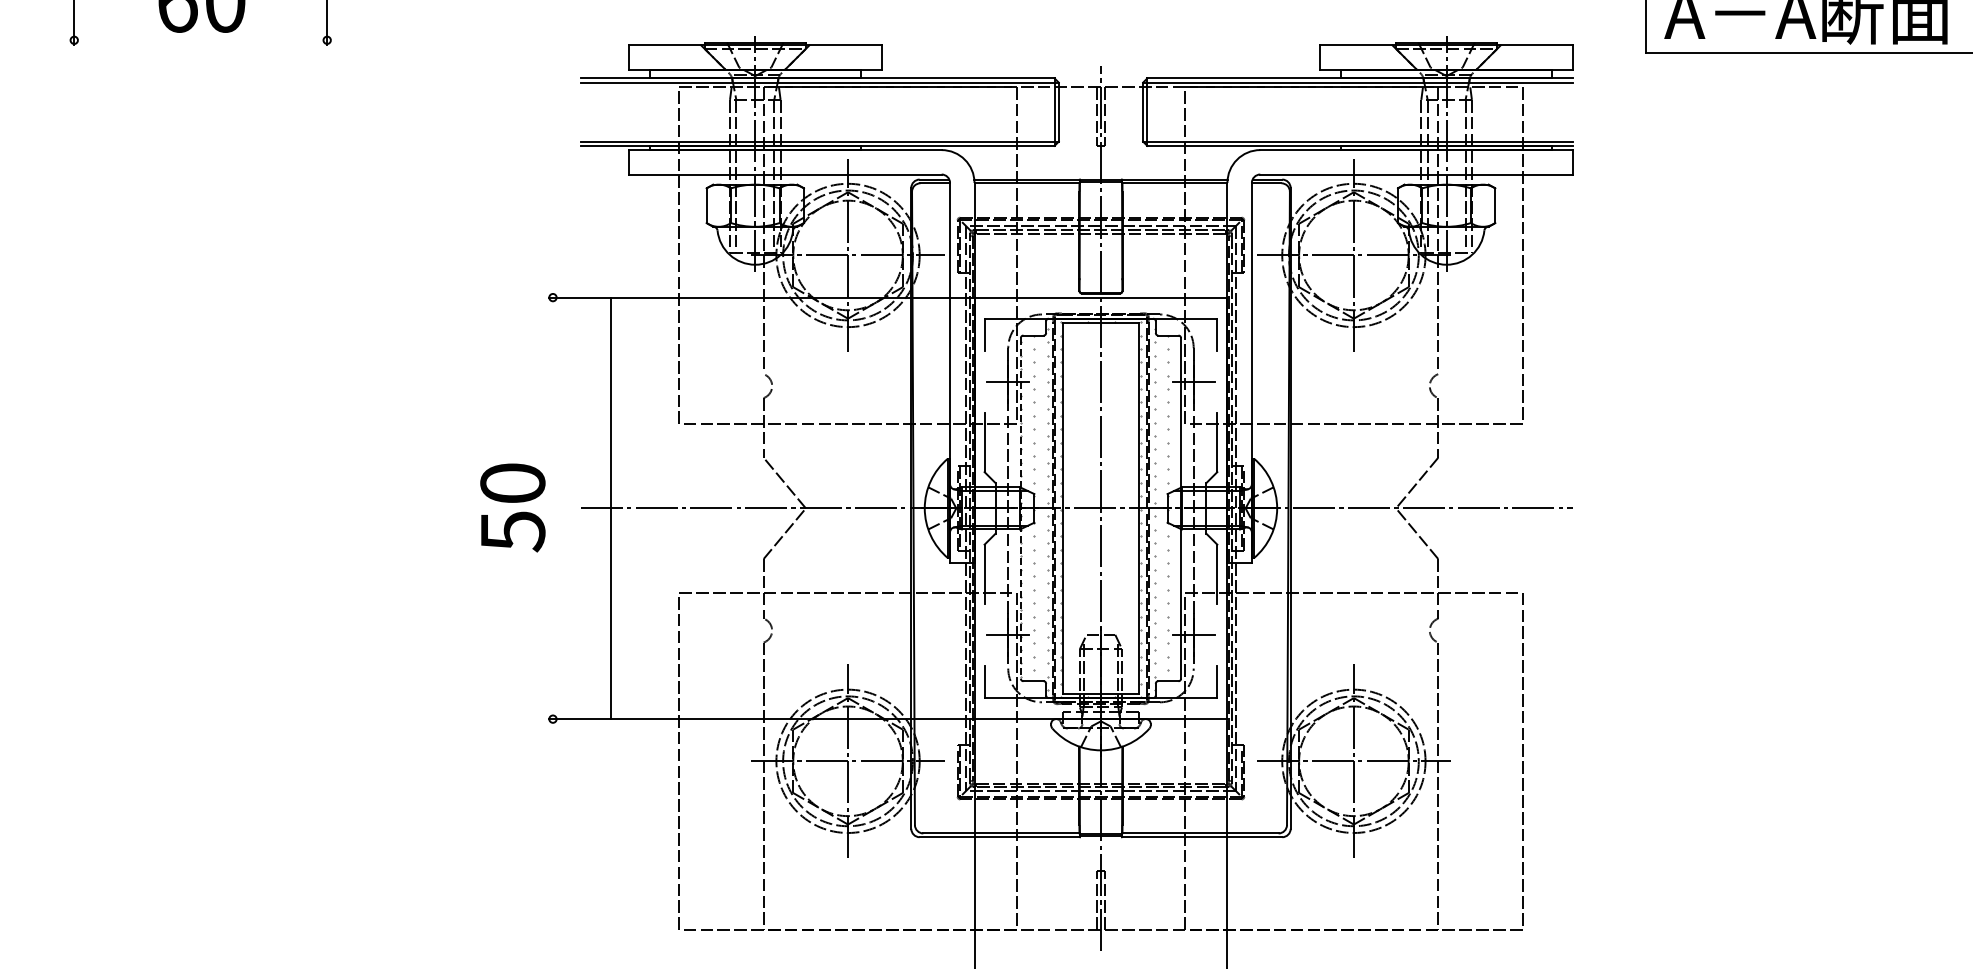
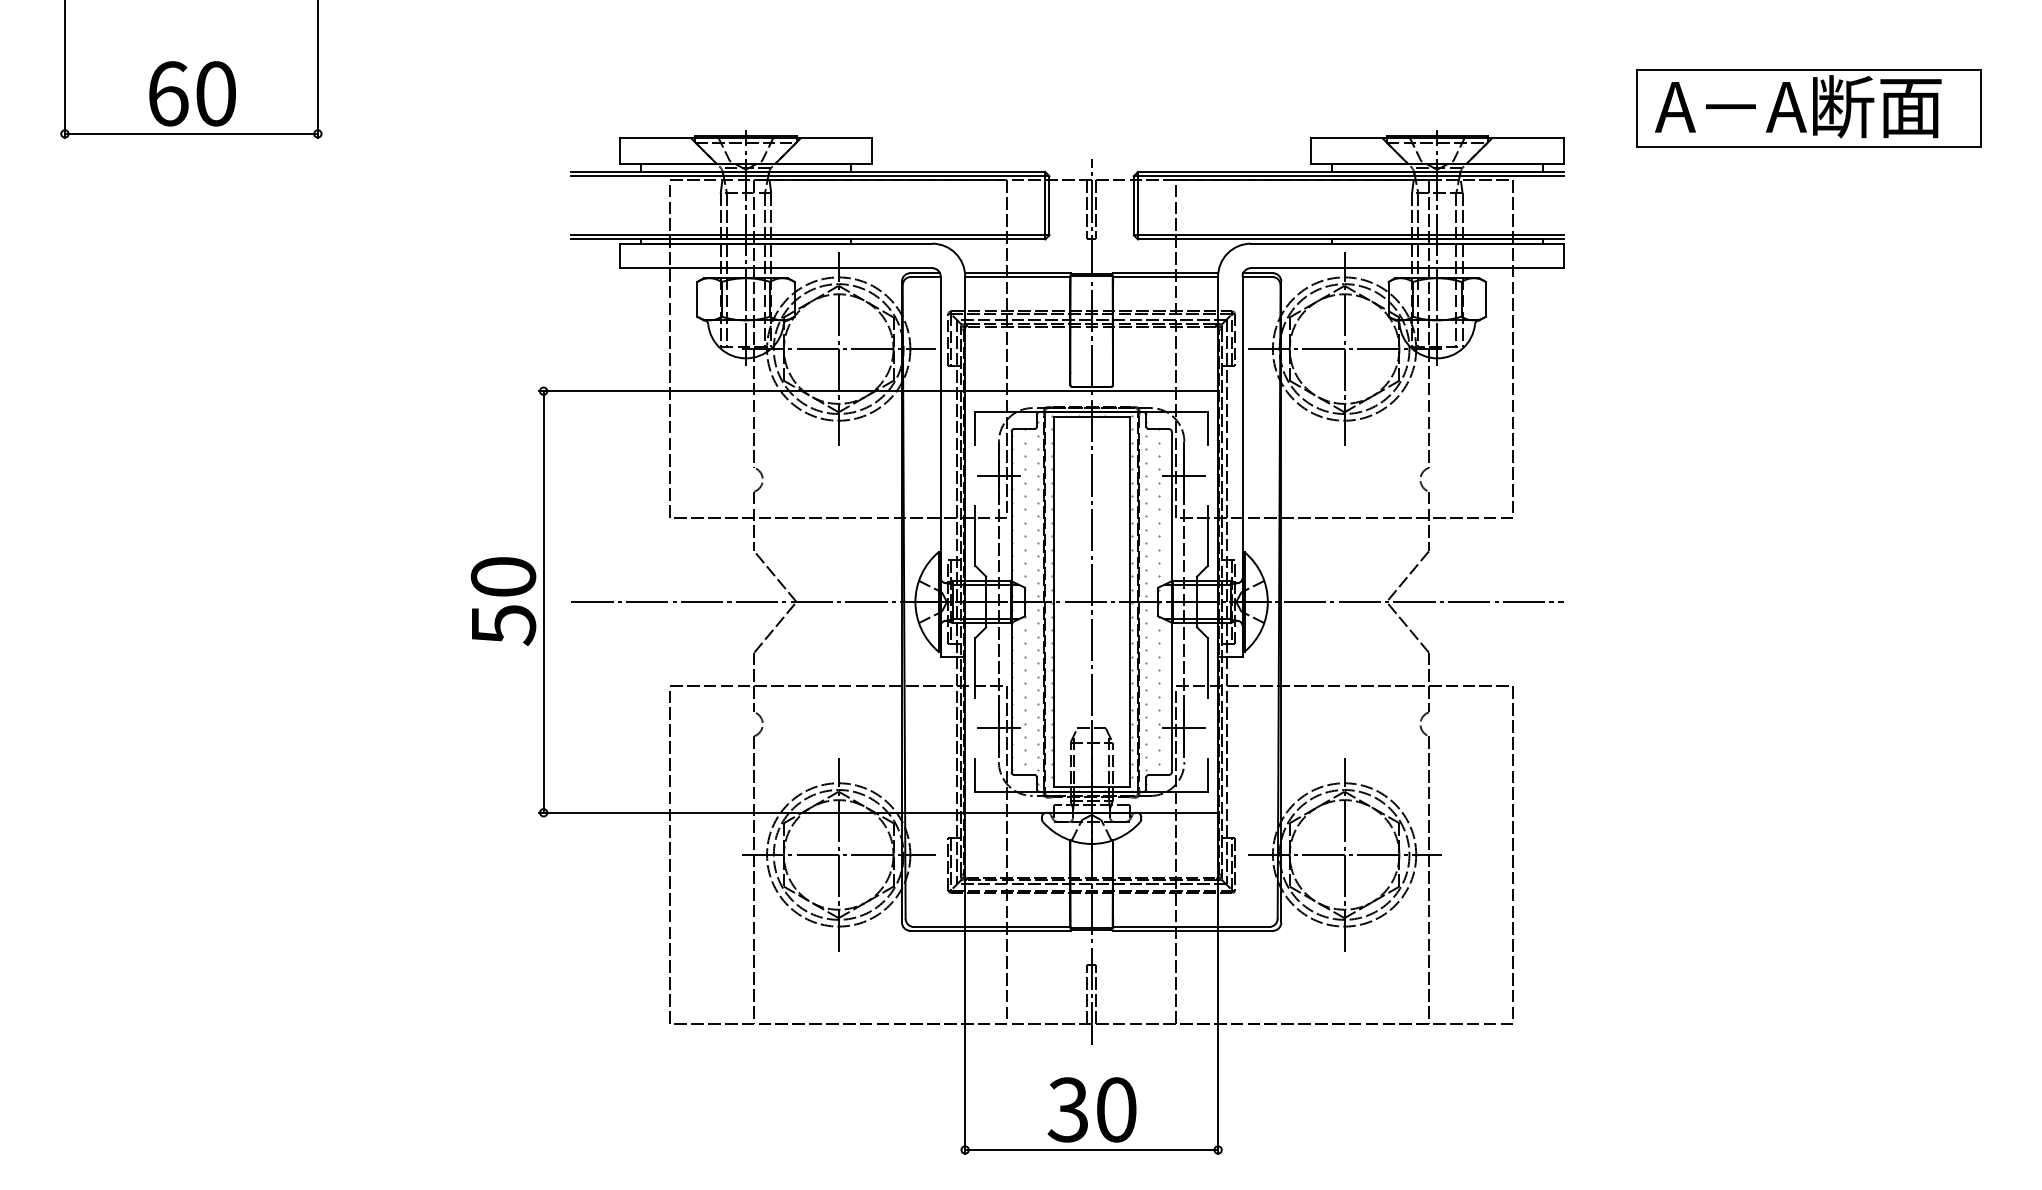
line: (199, 39) -> (190, 133), added
line: (610, 507) -> (543, 601), moved
line: (1020, 508) -> (1011, 602), dashed -> solid

